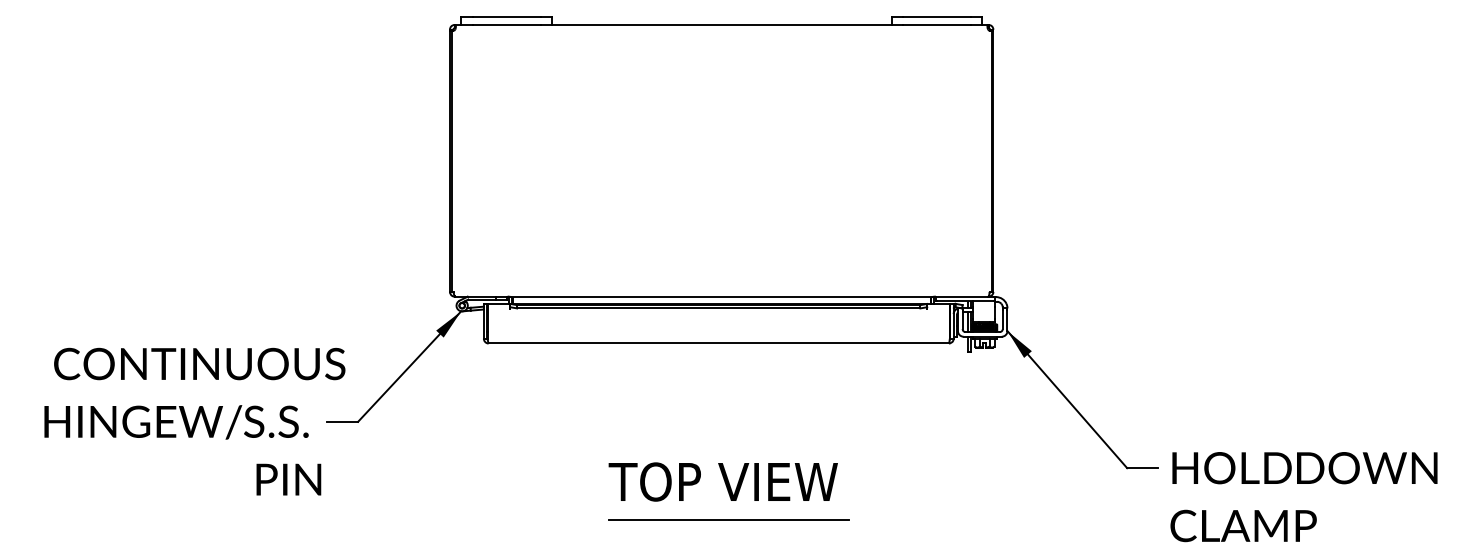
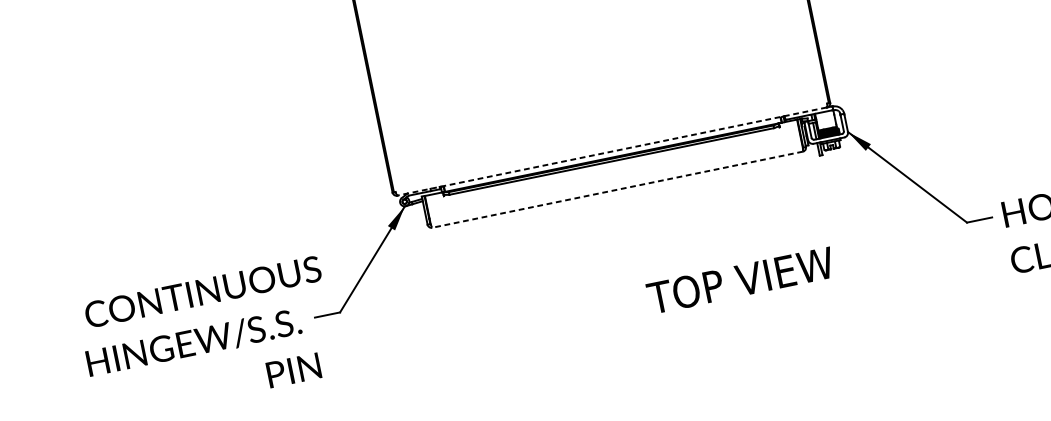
line: (721, 296) -> (611, 151), solid -> dashed
line: (718, 343) -> (617, 189), solid -> dashed
text: (722, 481) -> (739, 280), moved
line: (728, 519) -> (654, 329), removed

